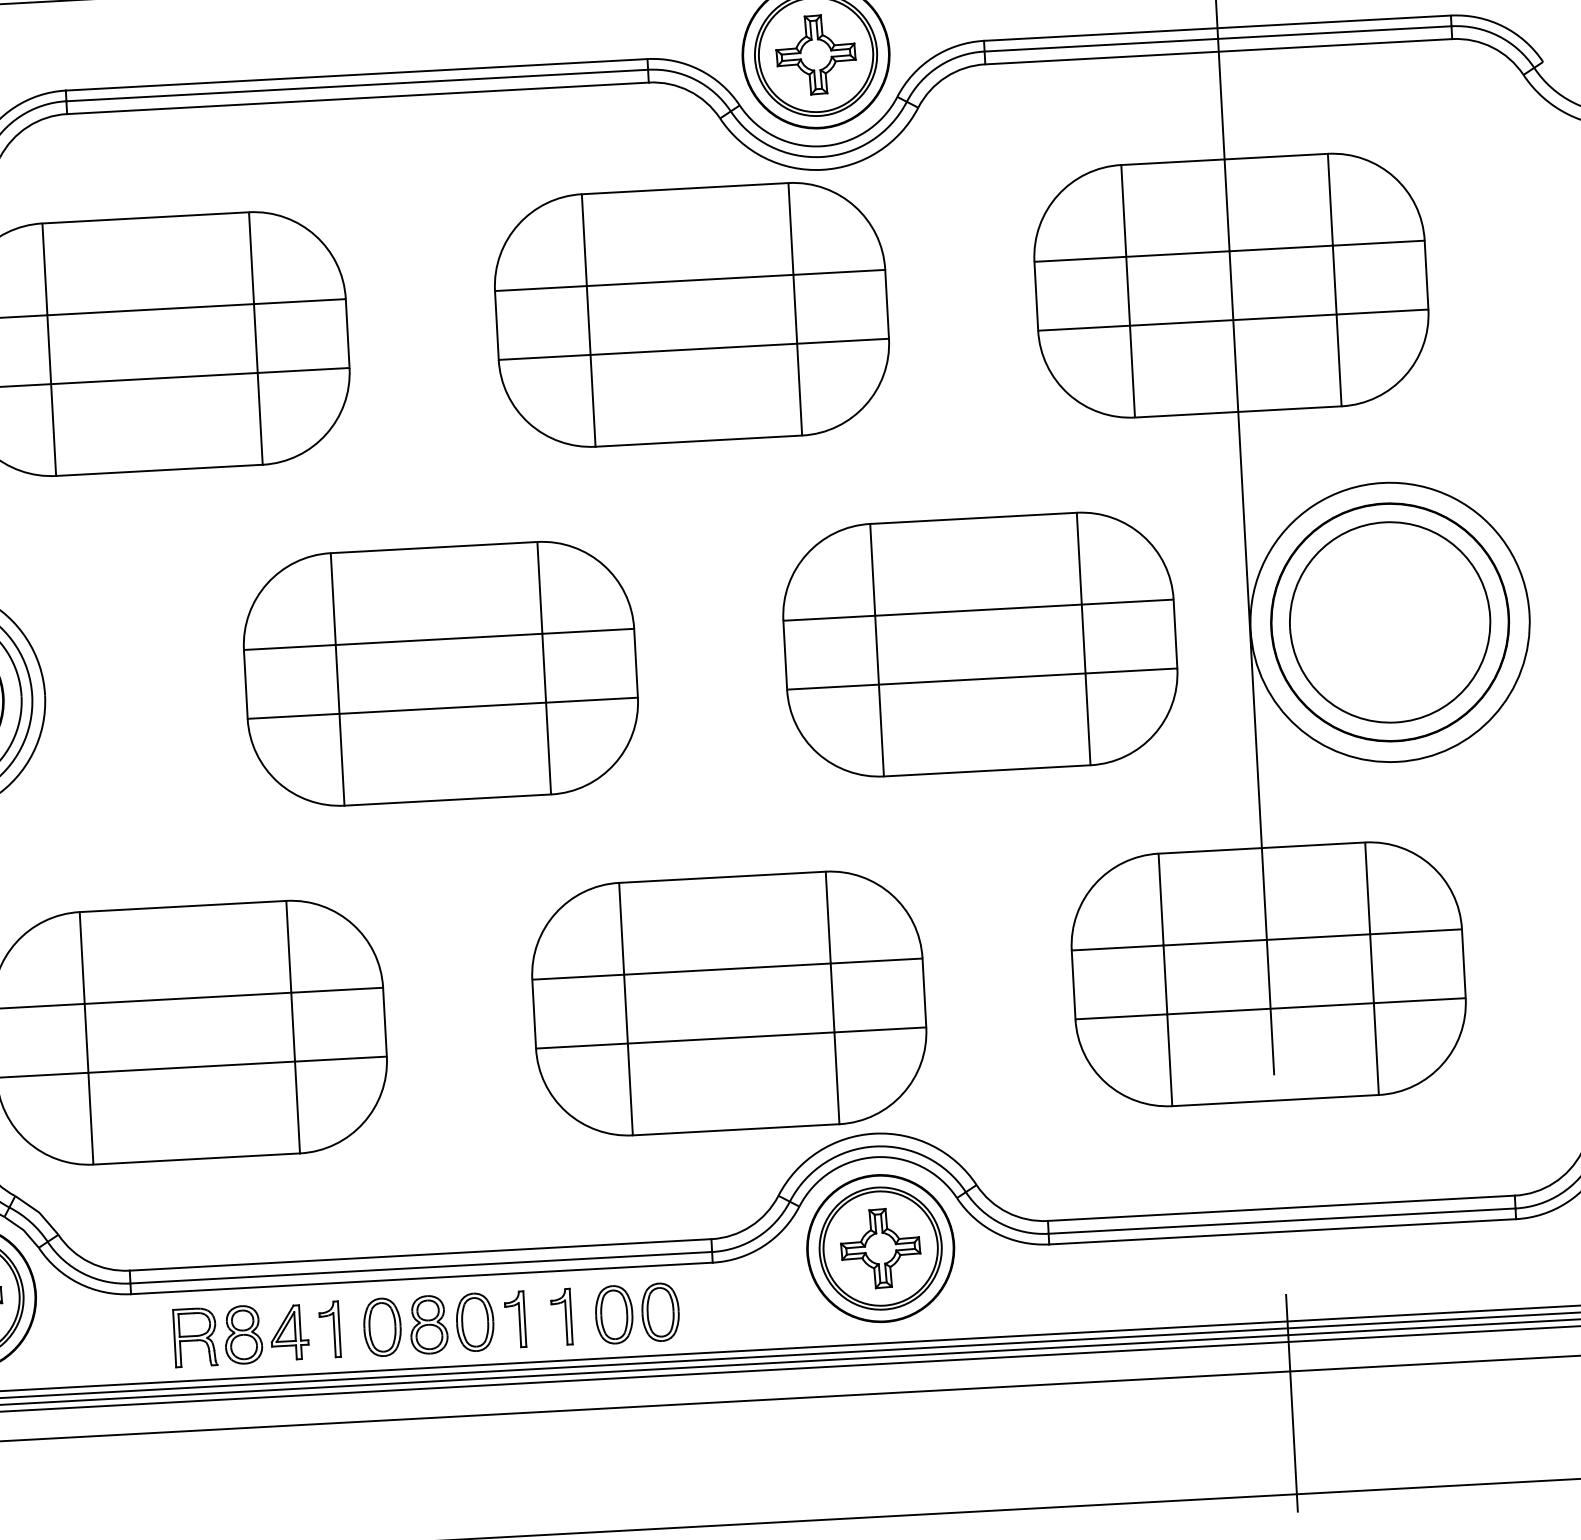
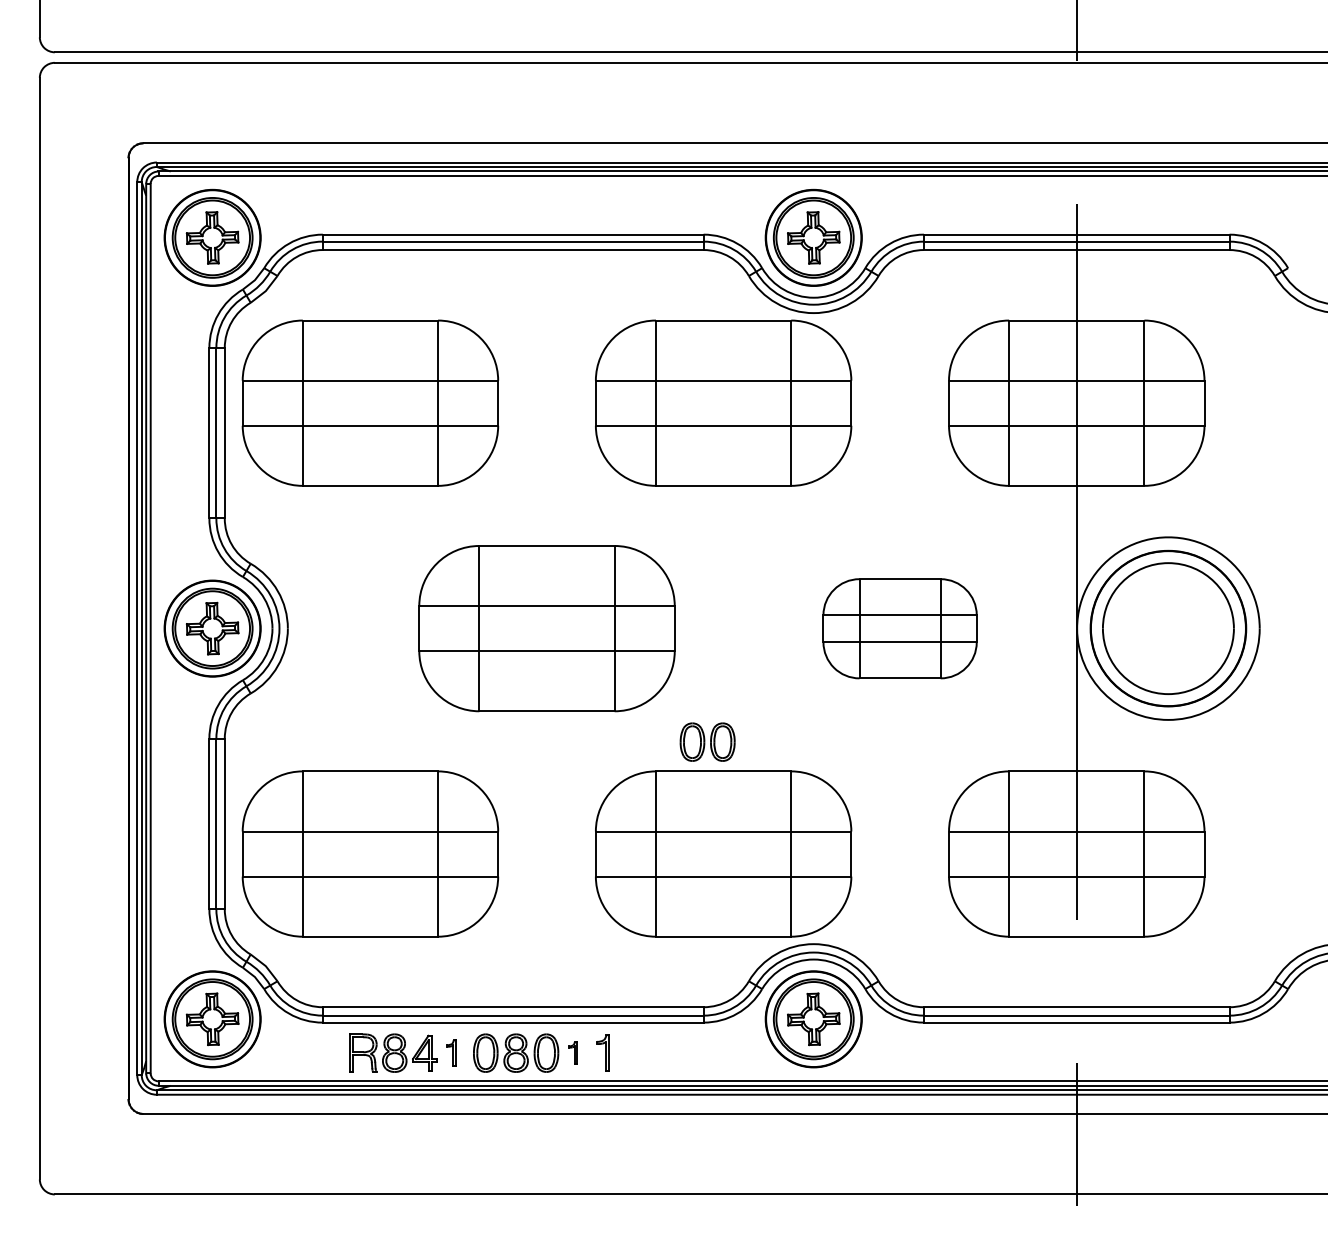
part: (979, 644) -> (899, 628), size x0.6
part: (637, 1312) -> (707, 741), moved
part: (514, 1319) -> (572, 1052), size x0.6
part: (330, 1329) -> (451, 1052), size x0.7

